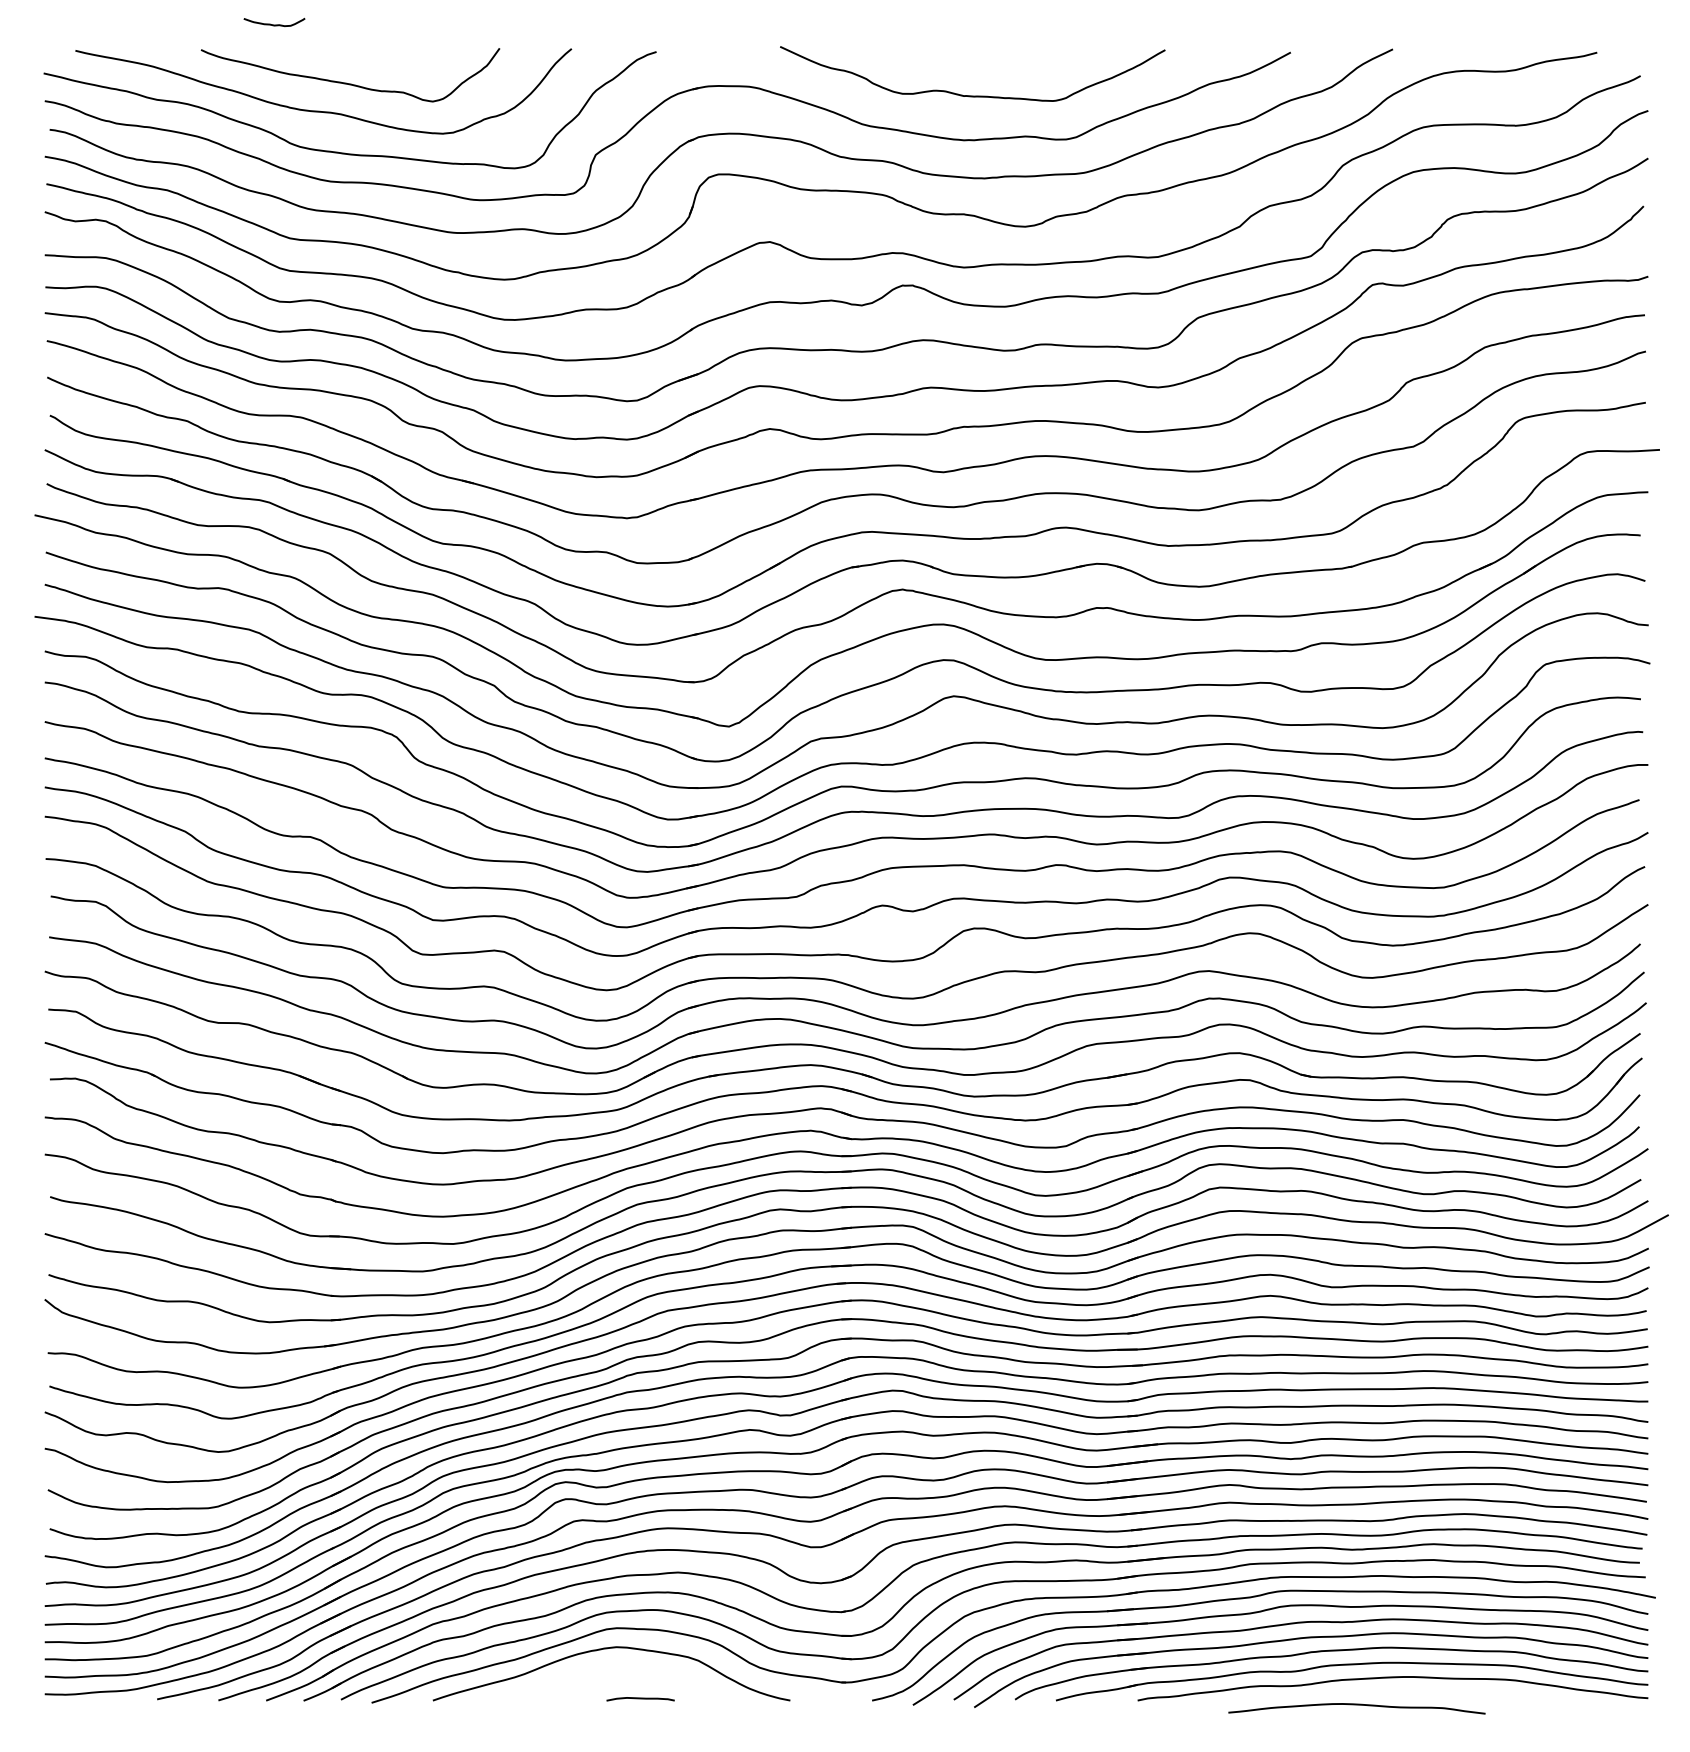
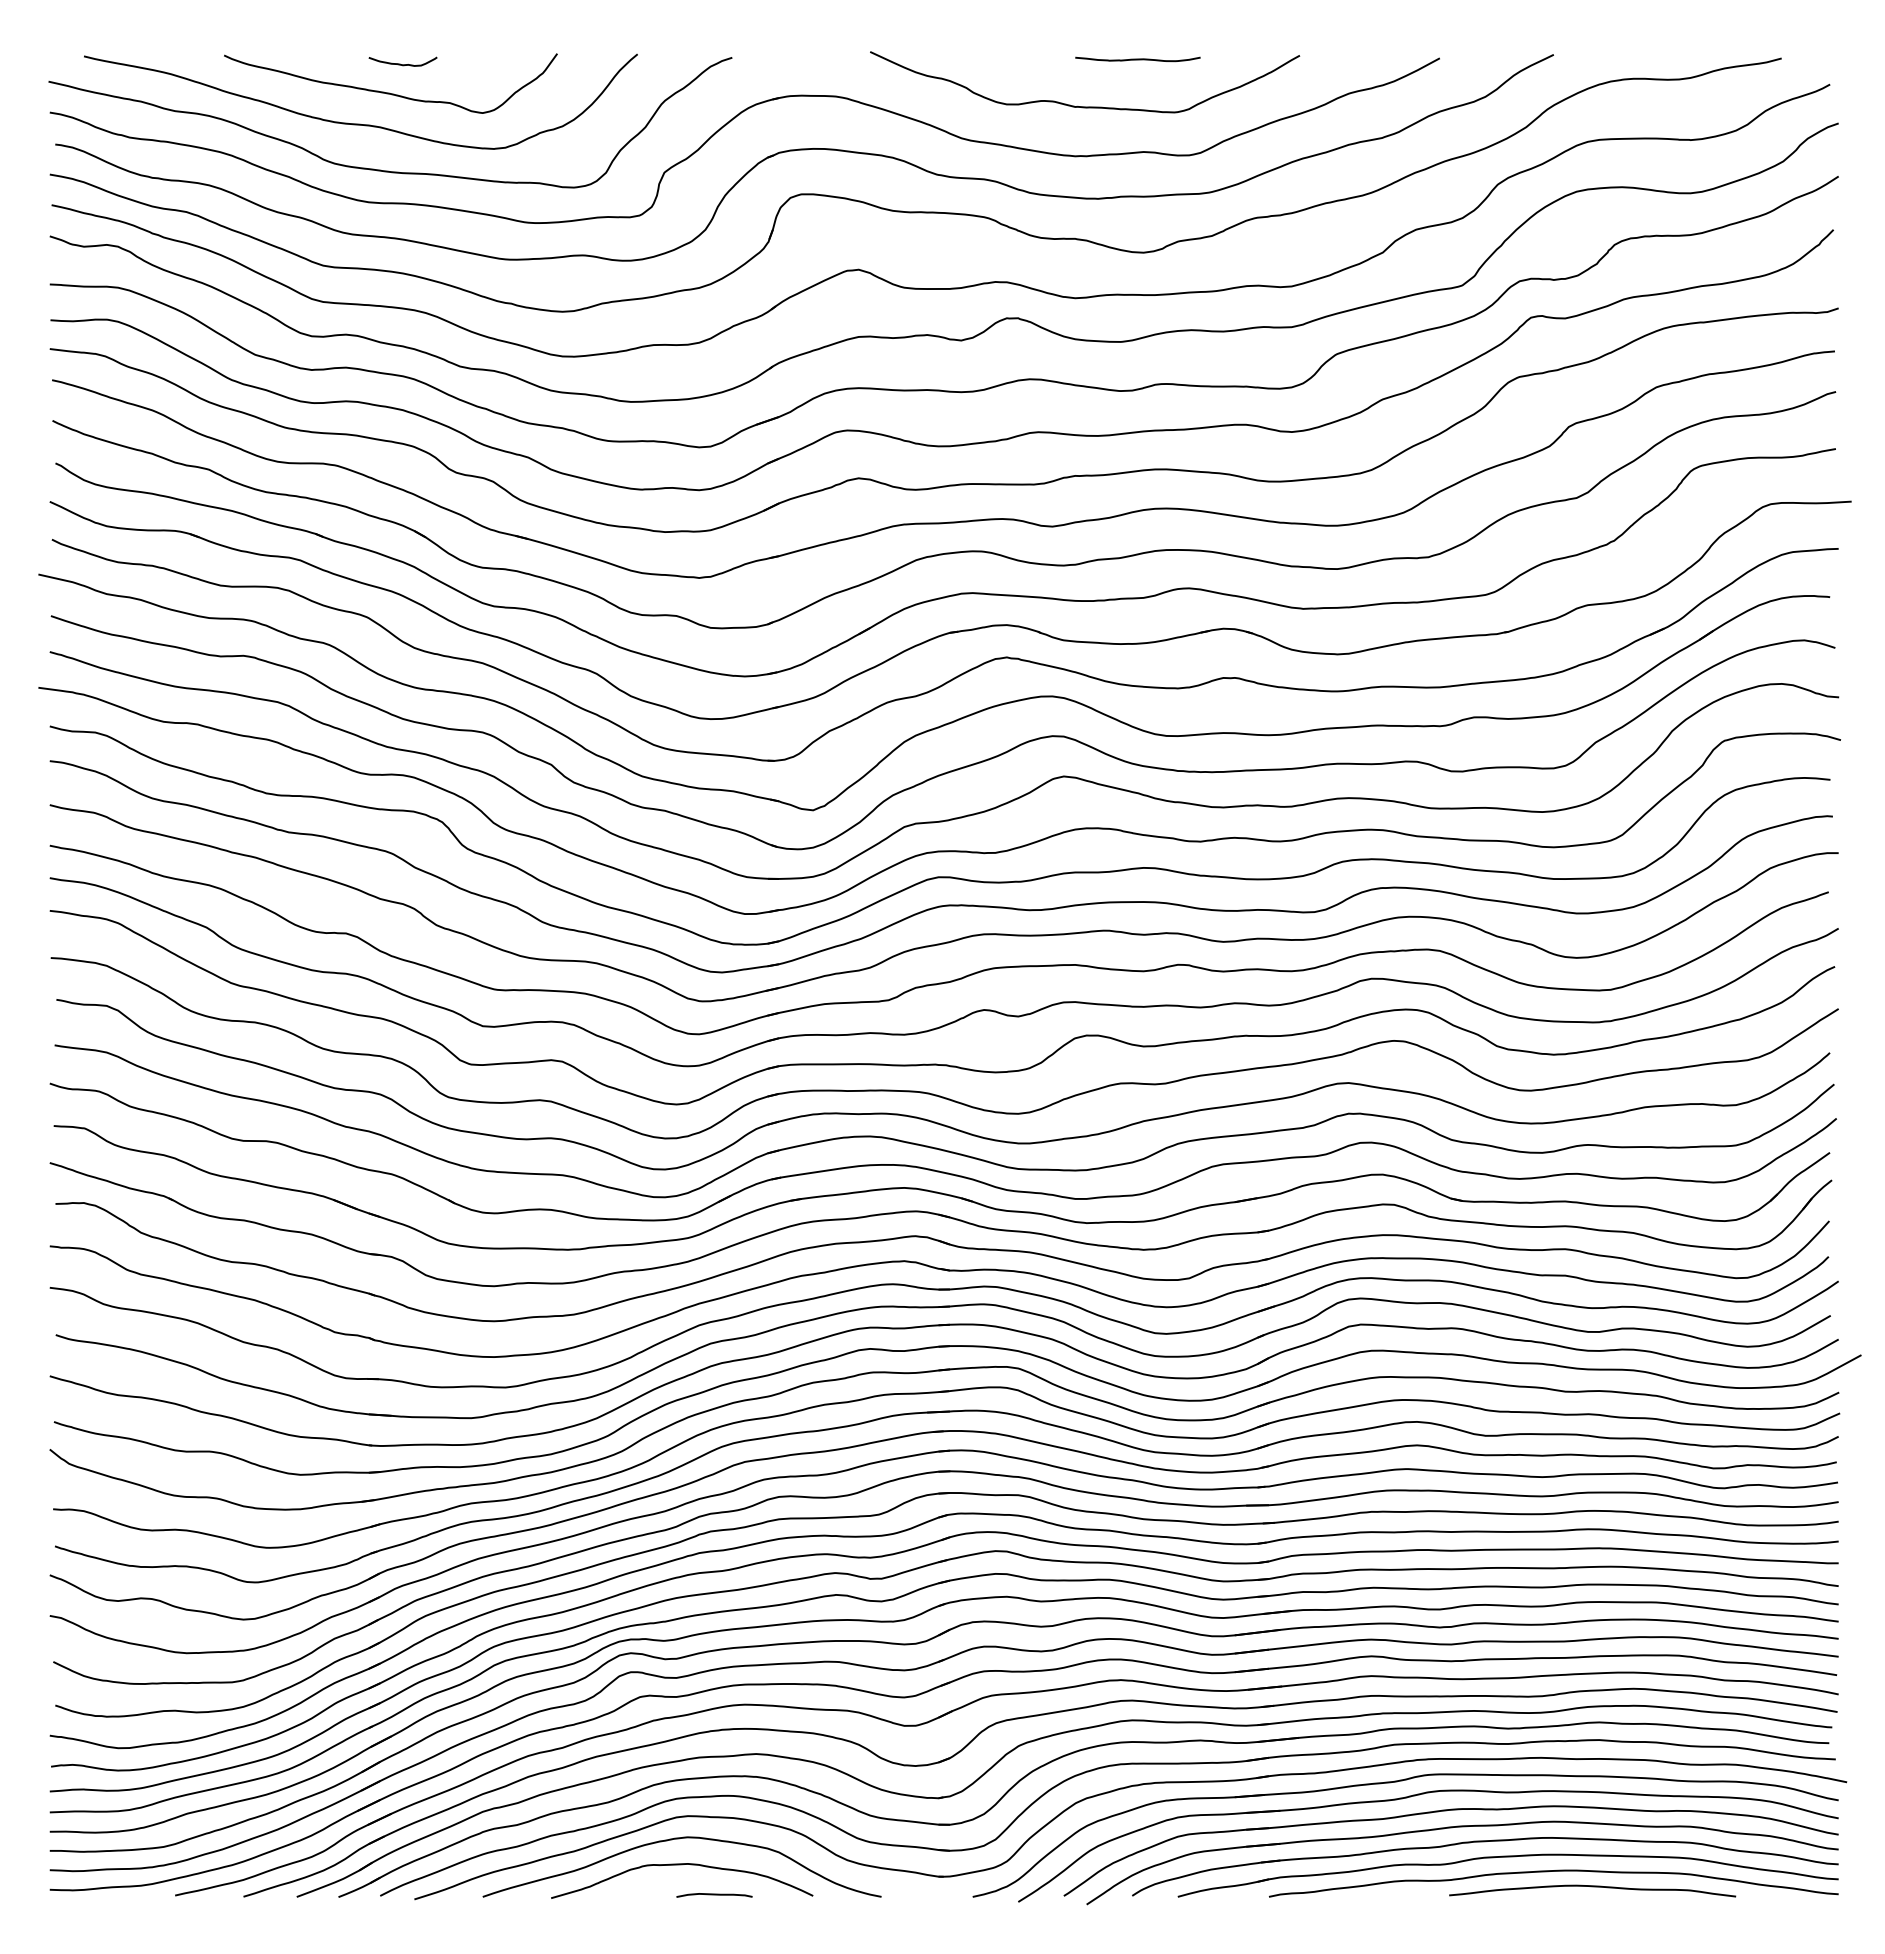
curve: (272, 23) -> (400, 63), moved
curve: (1019, 53) -> (1137, 59), added
curve: (611, 1672) -> (682, 1865), added
curve: (1356, 1705) -> (1592, 1887), moved

